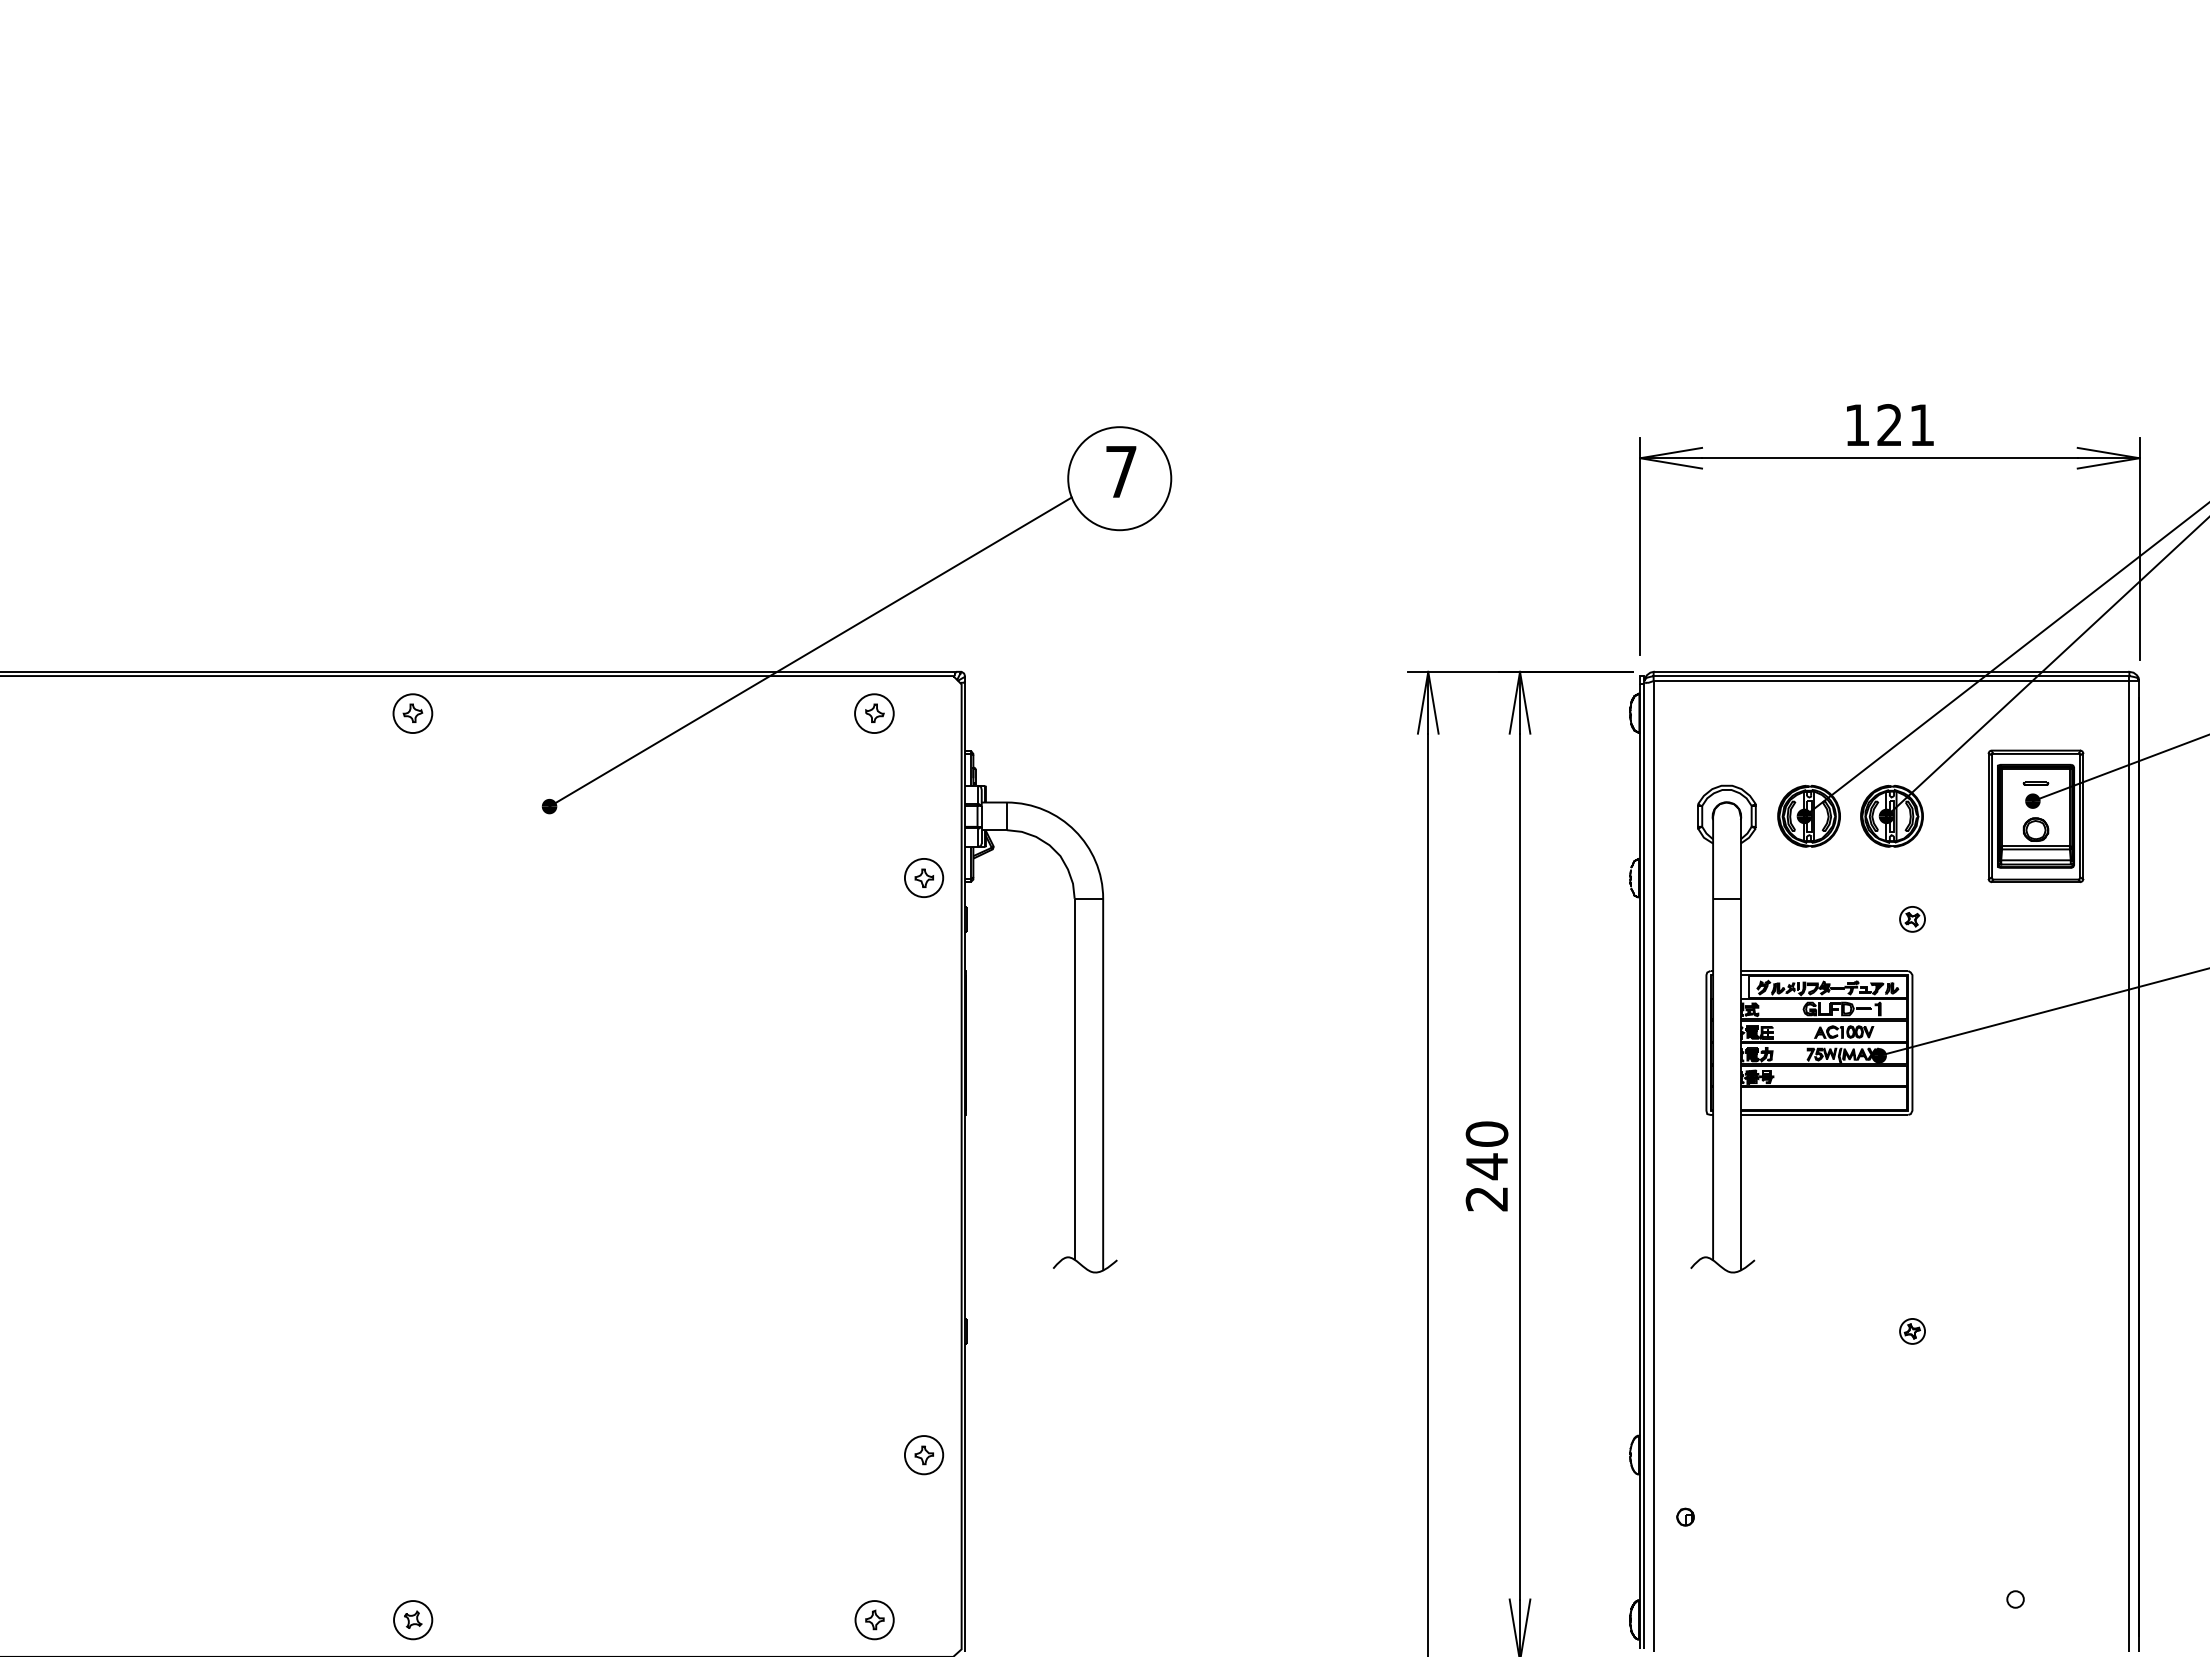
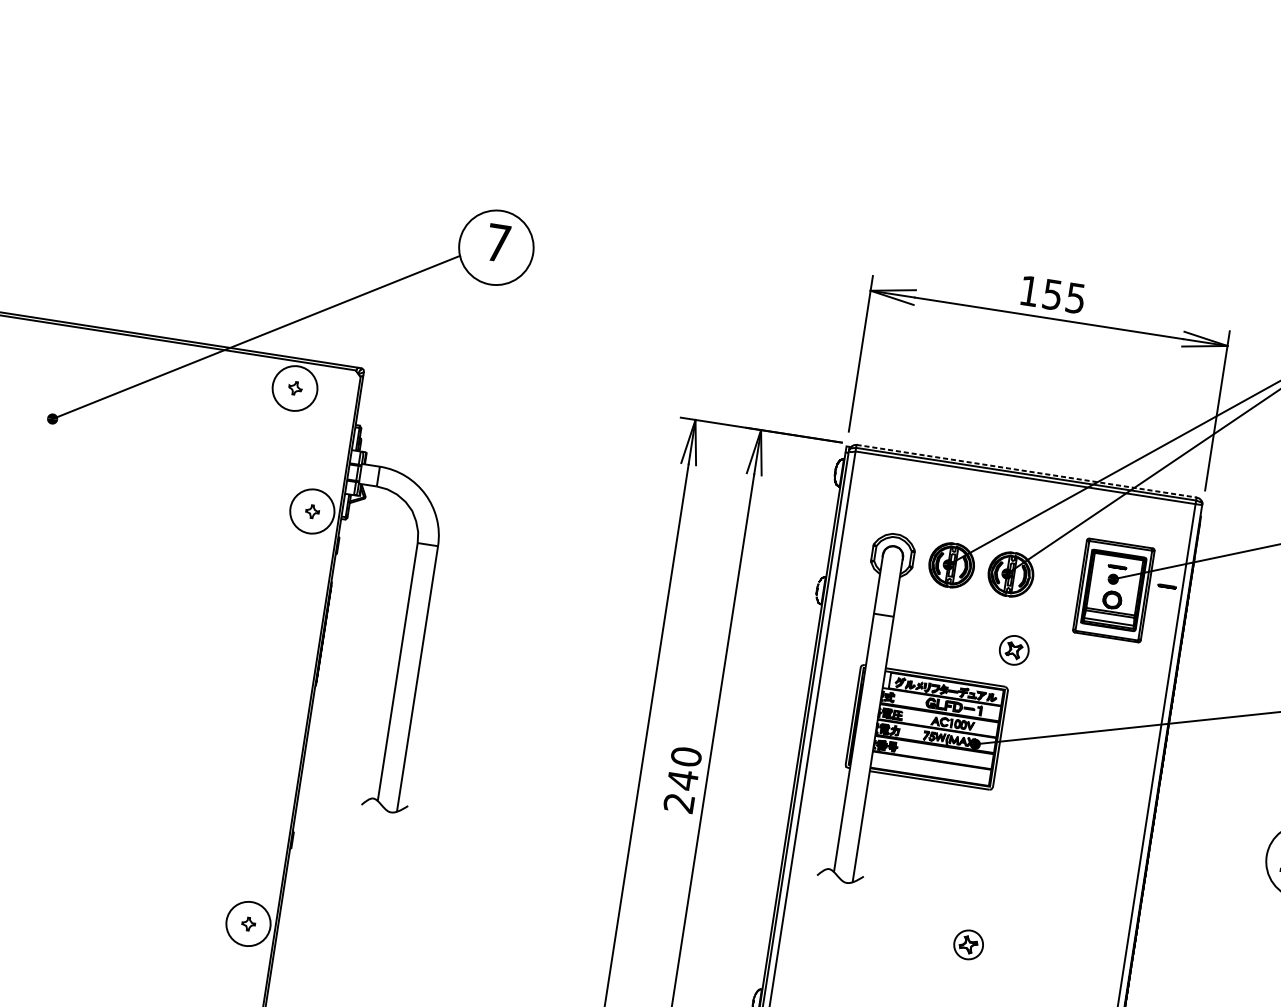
text: (1905, 425) -> (1063, 296), 121 -> 155
line: (1891, 671) -> (1026, 470), solid -> dashed
circle: (874, 713) -> (295, 388), size x1.6
line: (2107, 798) -> (1166, 585), added
circle: (923, 877) -> (312, 511), size x1.6
part: (1912, 919) -> (1014, 650), size x1.6
part: (1912, 1331) -> (968, 944), size x1.6
circle: (923, 1455) -> (248, 924), size x1.6

